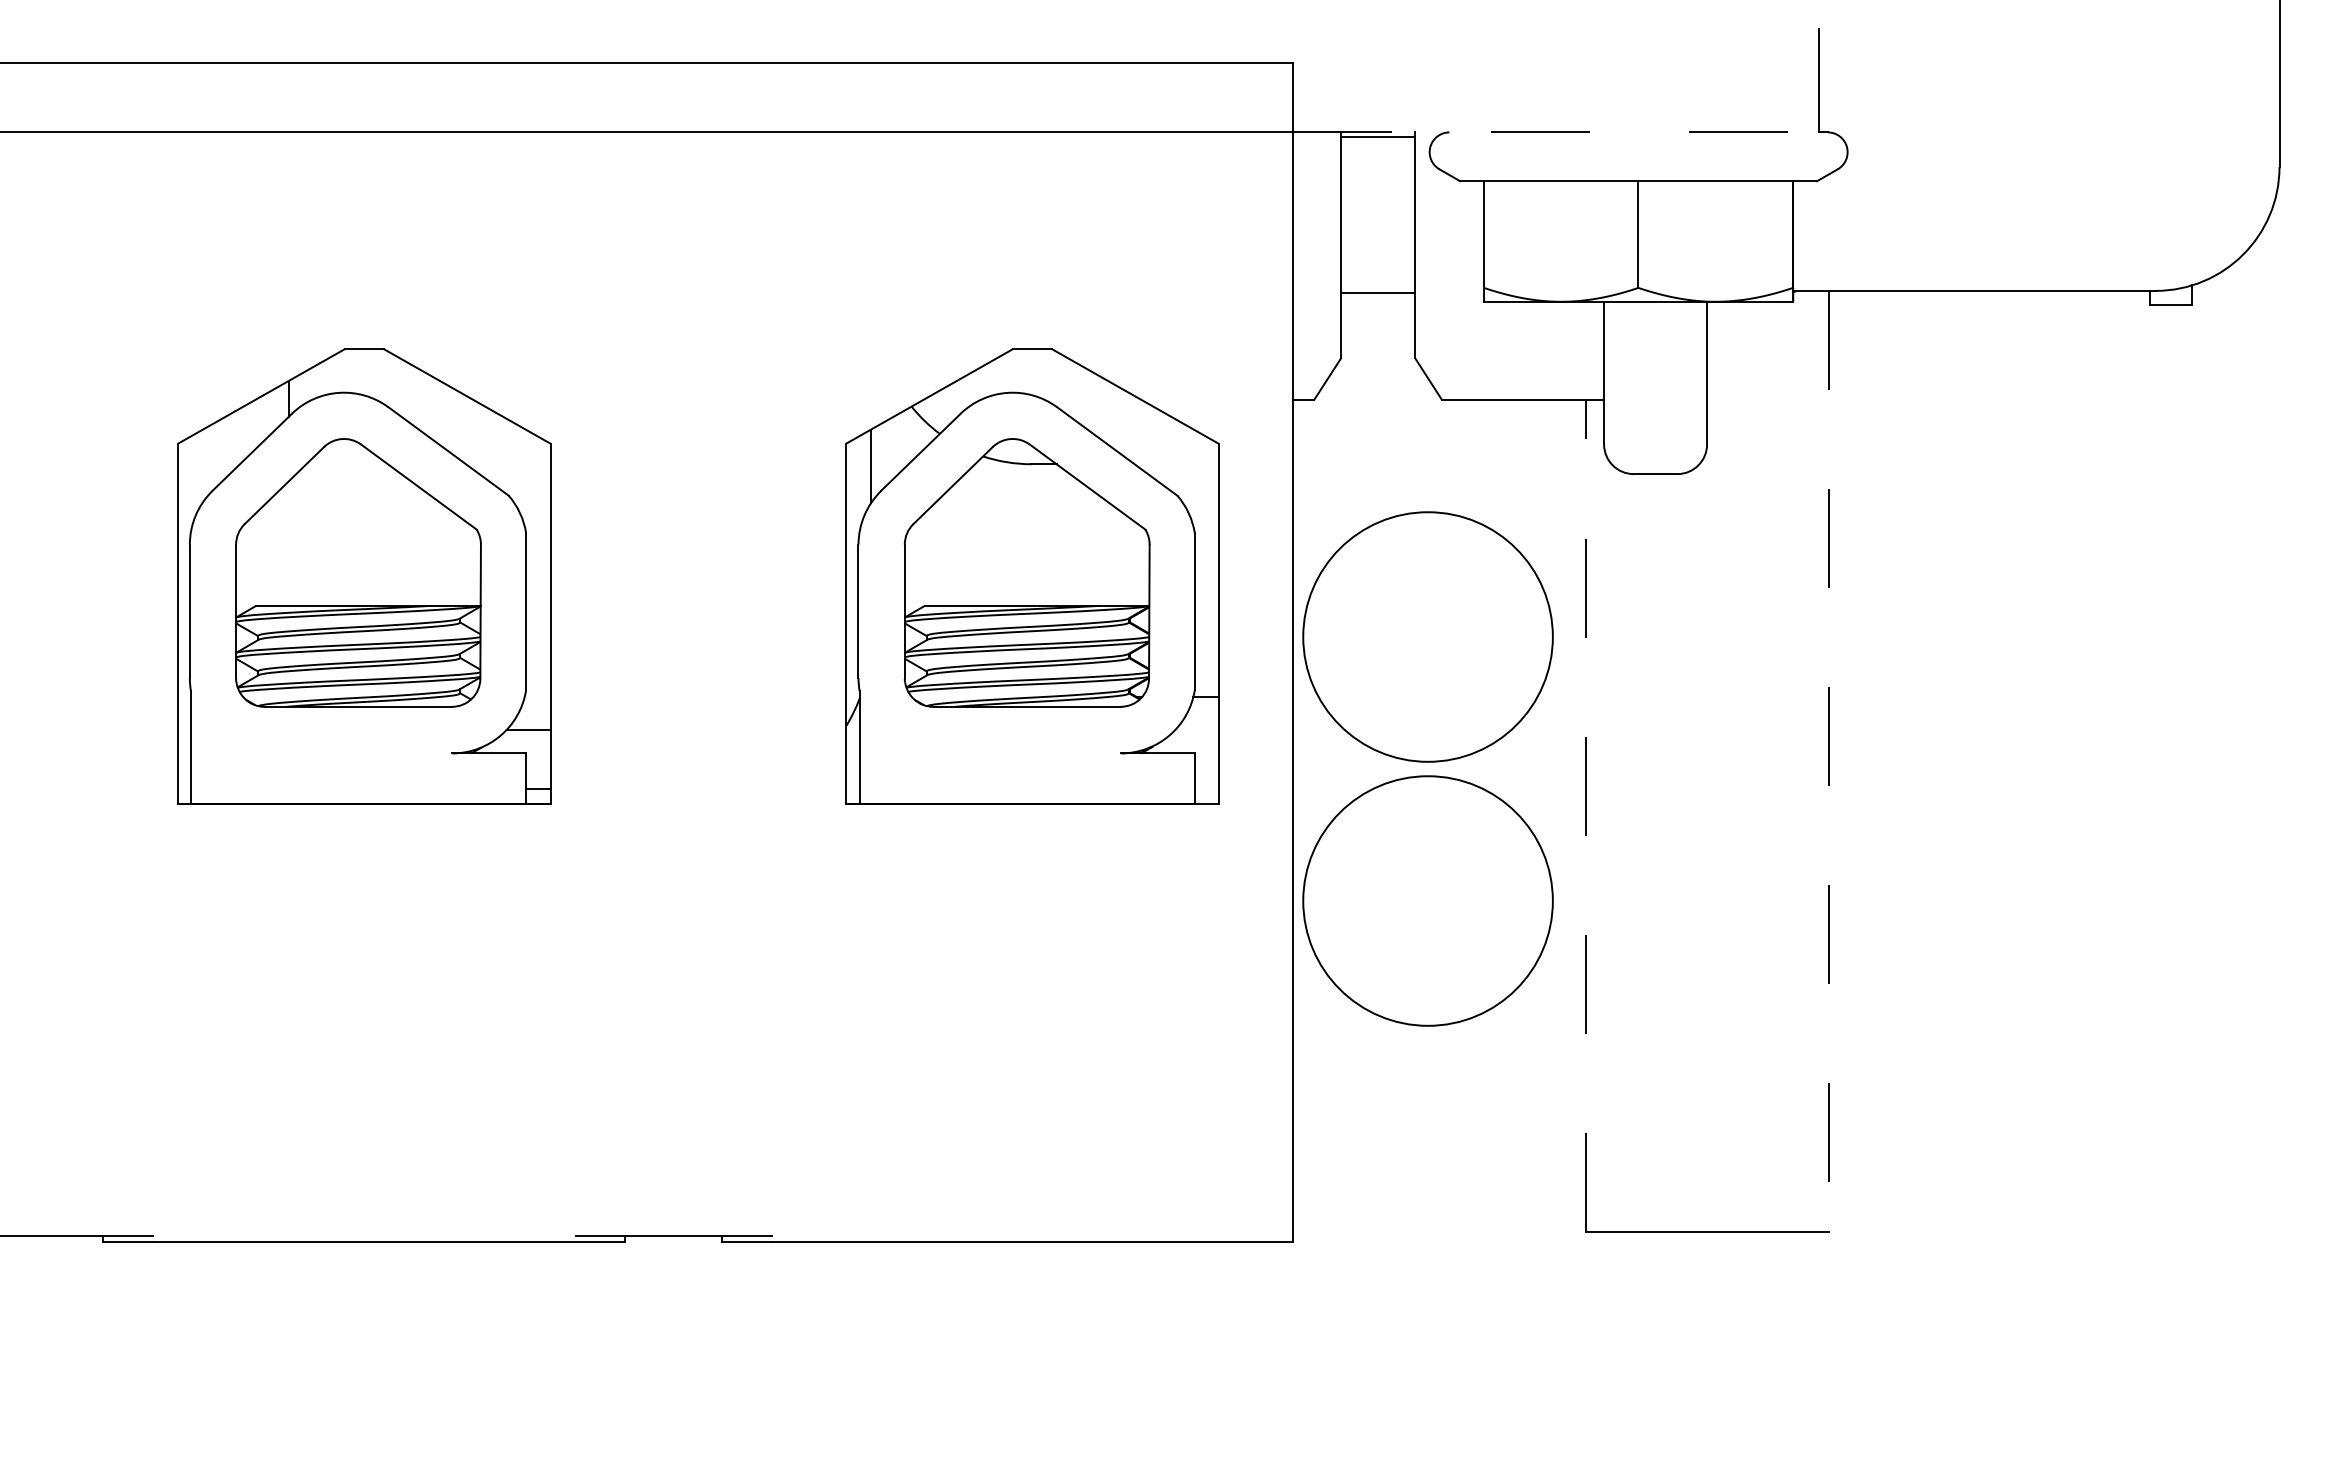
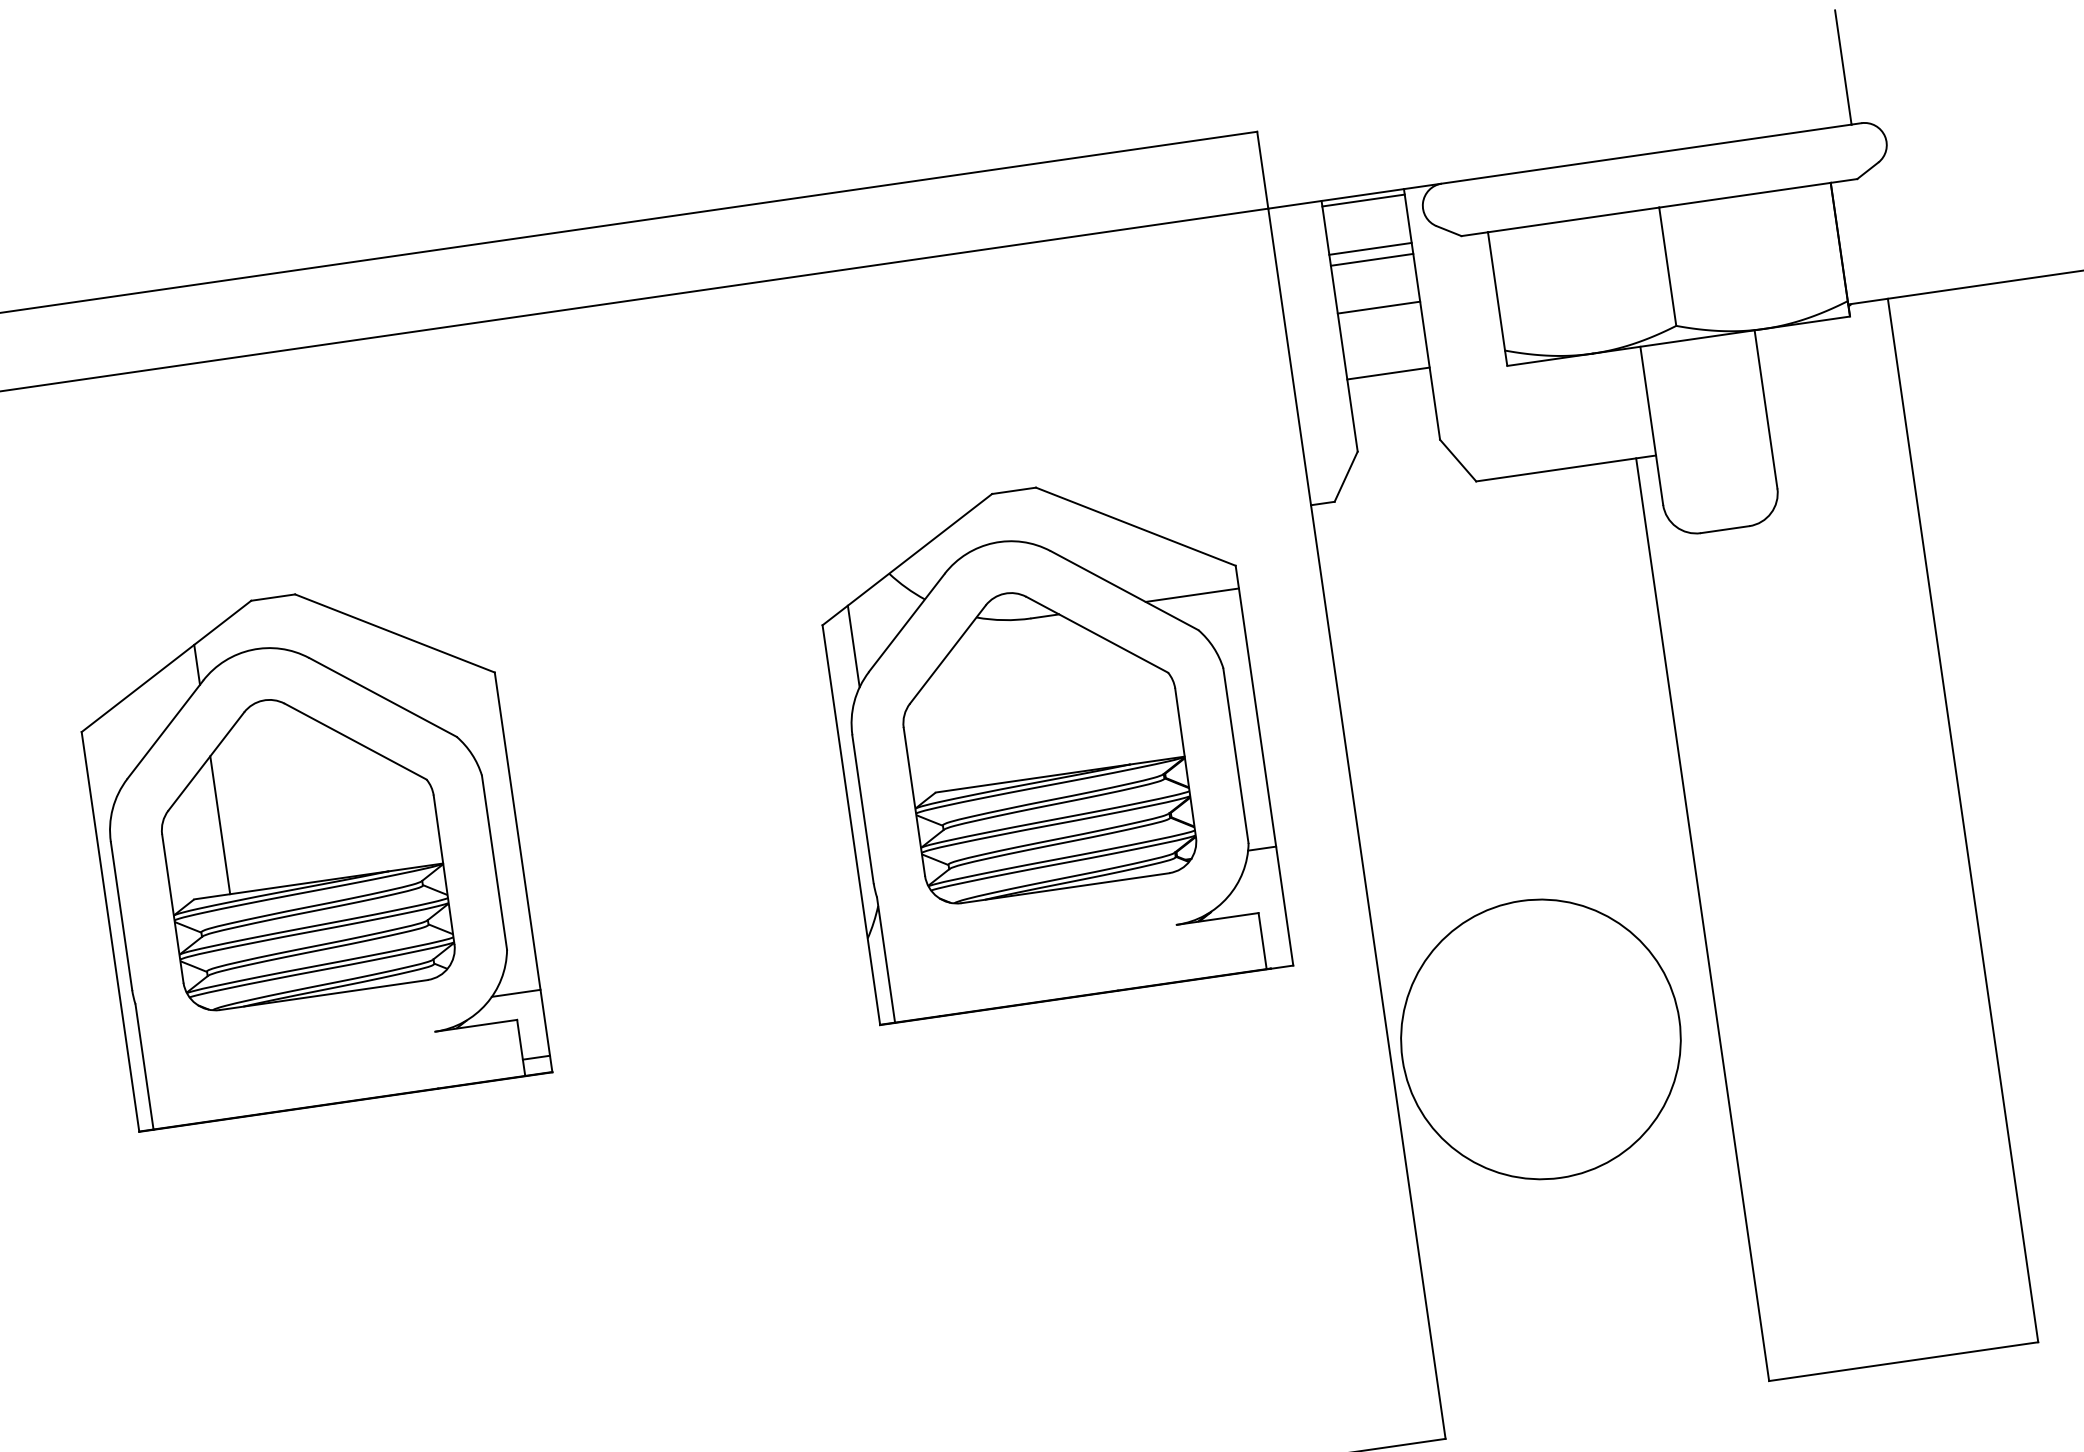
line: (1555, 132) -> (1559, 166), dashed -> solid
line: (1378, 180) -> (1370, 248), added
line: (1378, 190) -> (1372, 259), added
line: (1378, 233) -> (1379, 307), added
line: (1176, 464) -> (1192, 595), added
line: (288, 543) -> (220, 825), added
circle: (1427, 636) -> (1498, 746), removed
line: (1828, 761) -> (1962, 820), dashed -> solid
line: (1586, 815) -> (1702, 919), dashed -> solid

